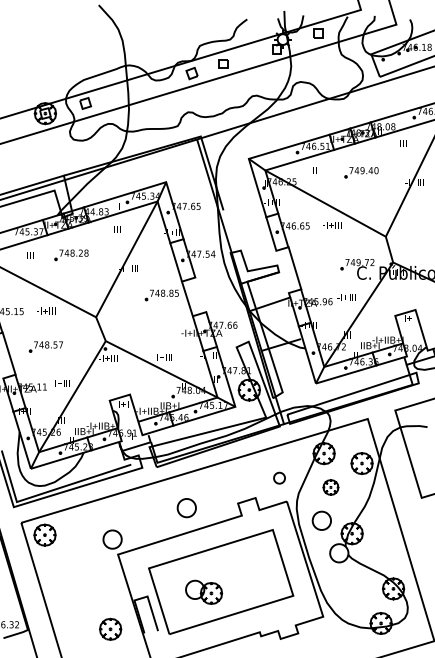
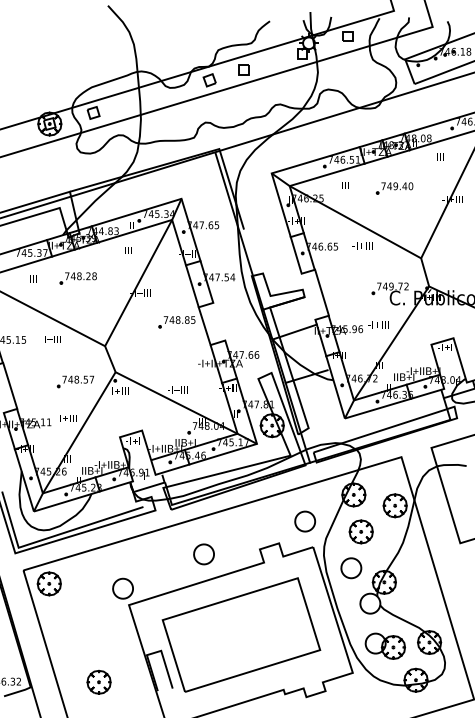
part: (45, 346) -> (74, 381), moved
part: (279, 478) -> (305, 522), size x1.67
part: (330, 487) -> (360, 531), size x1.43
part: (204, 591) -> (385, 645), moved
part: (110, 628) -> (98, 681), moved

